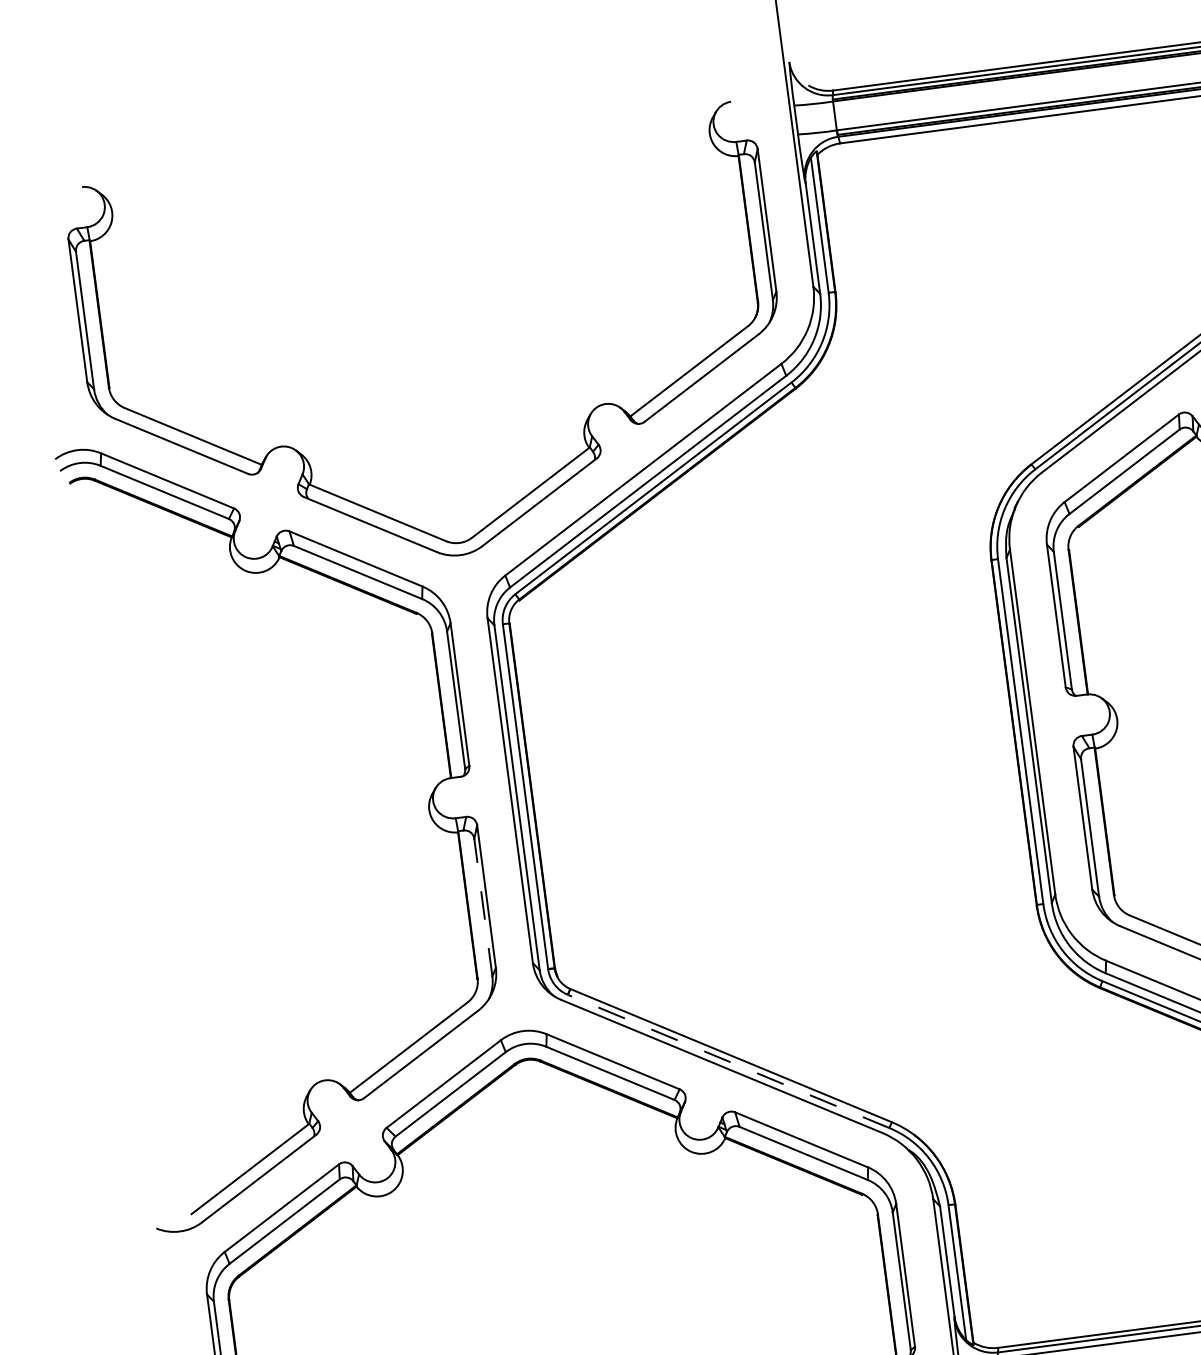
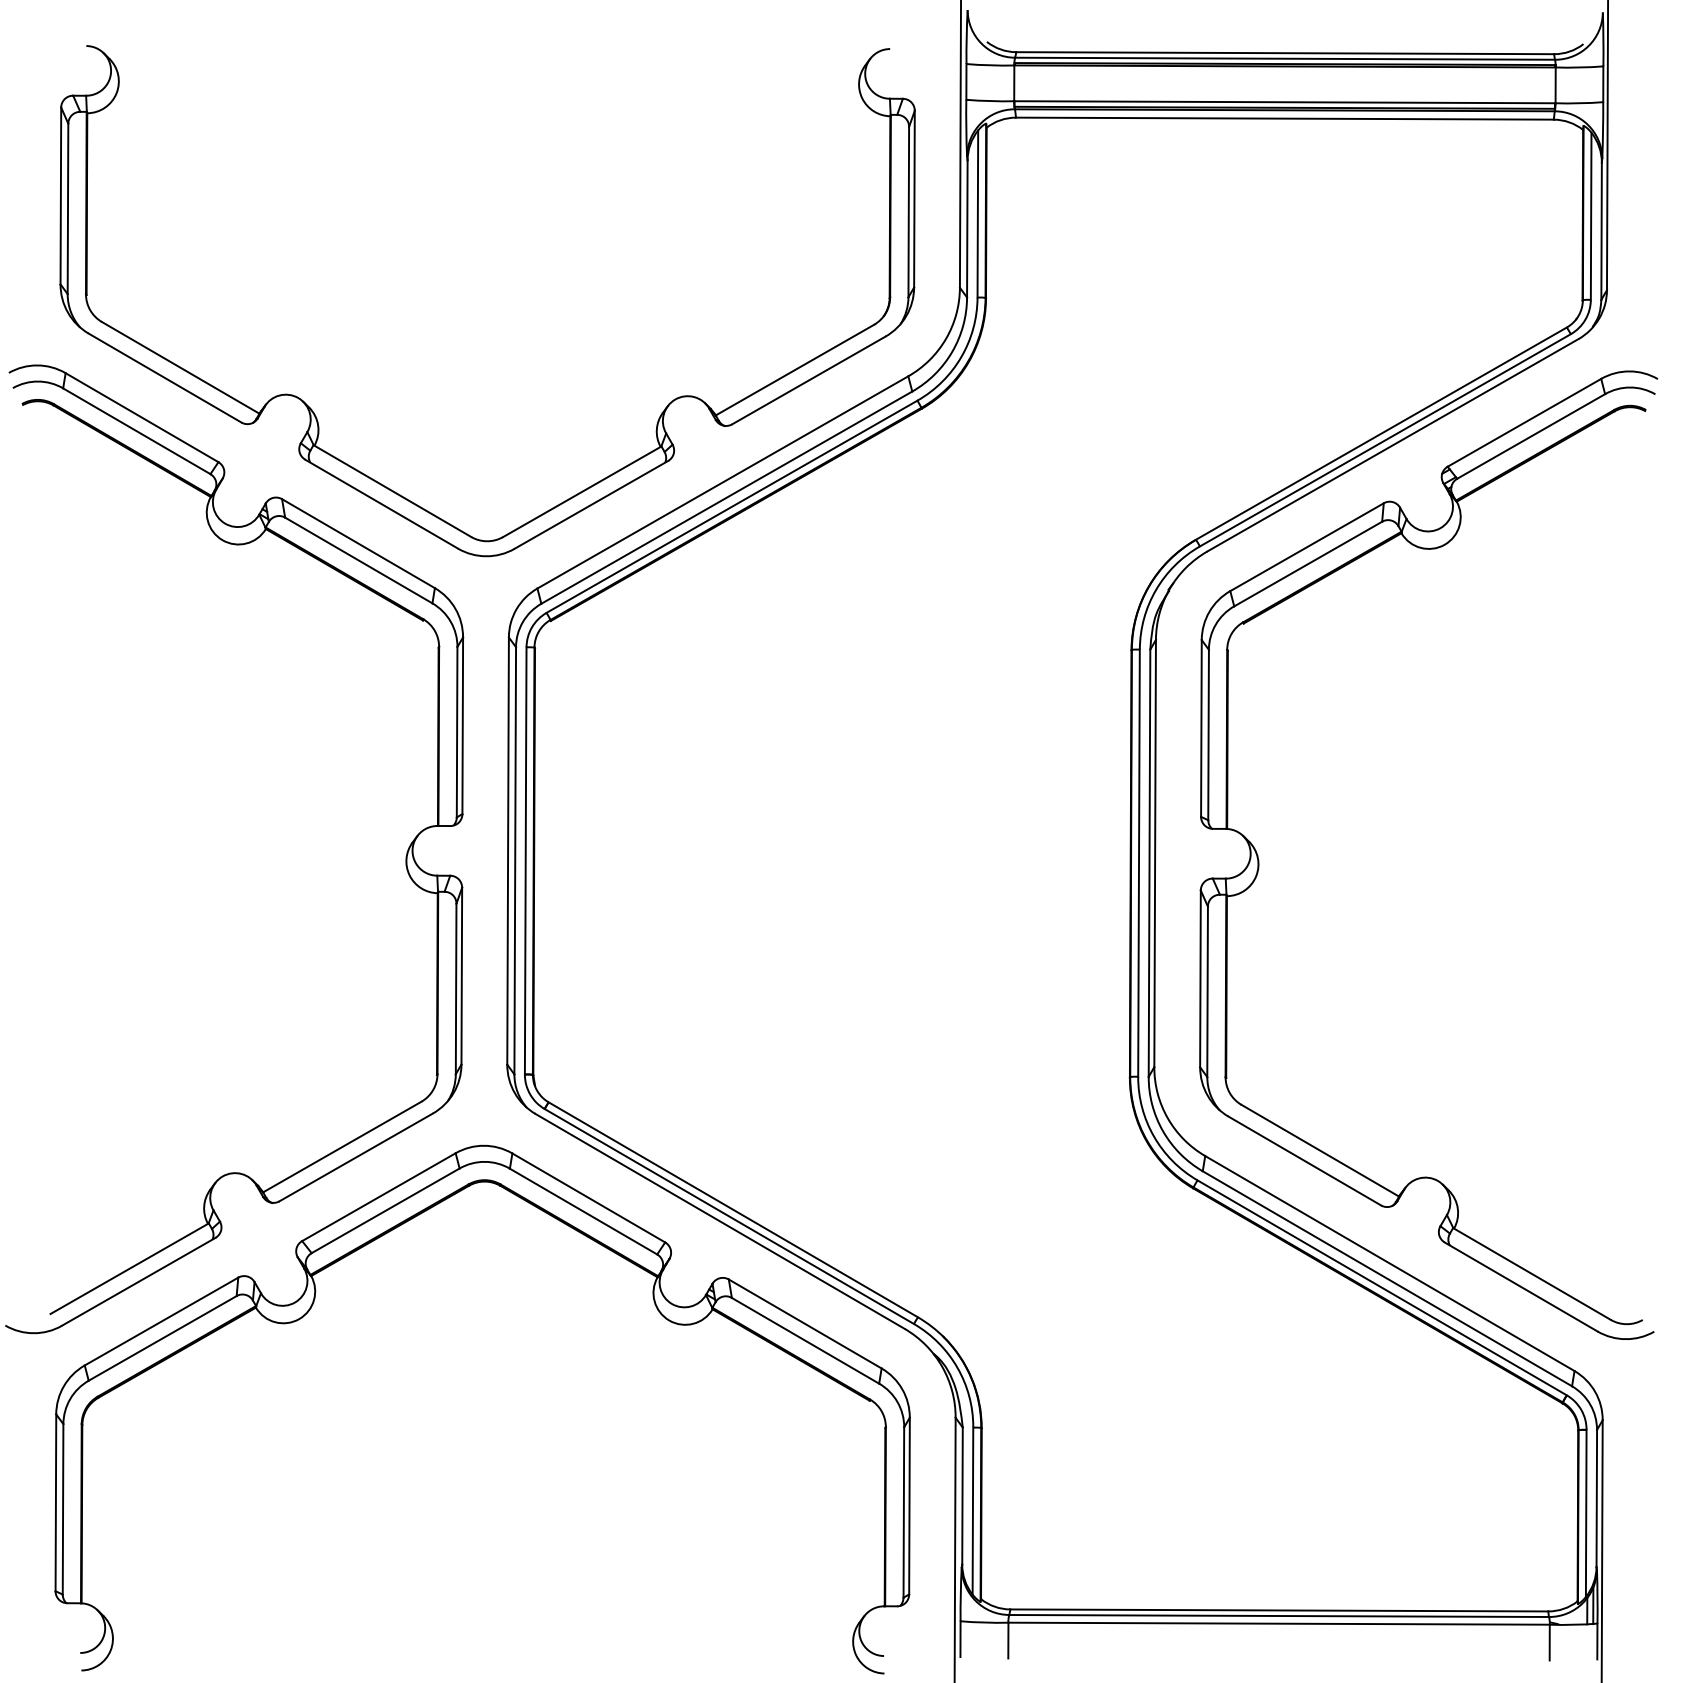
line: (483, 907) -> (456, 988), dashed -> solid
line: (728, 1061) -> (729, 1216), dashed -> solid

